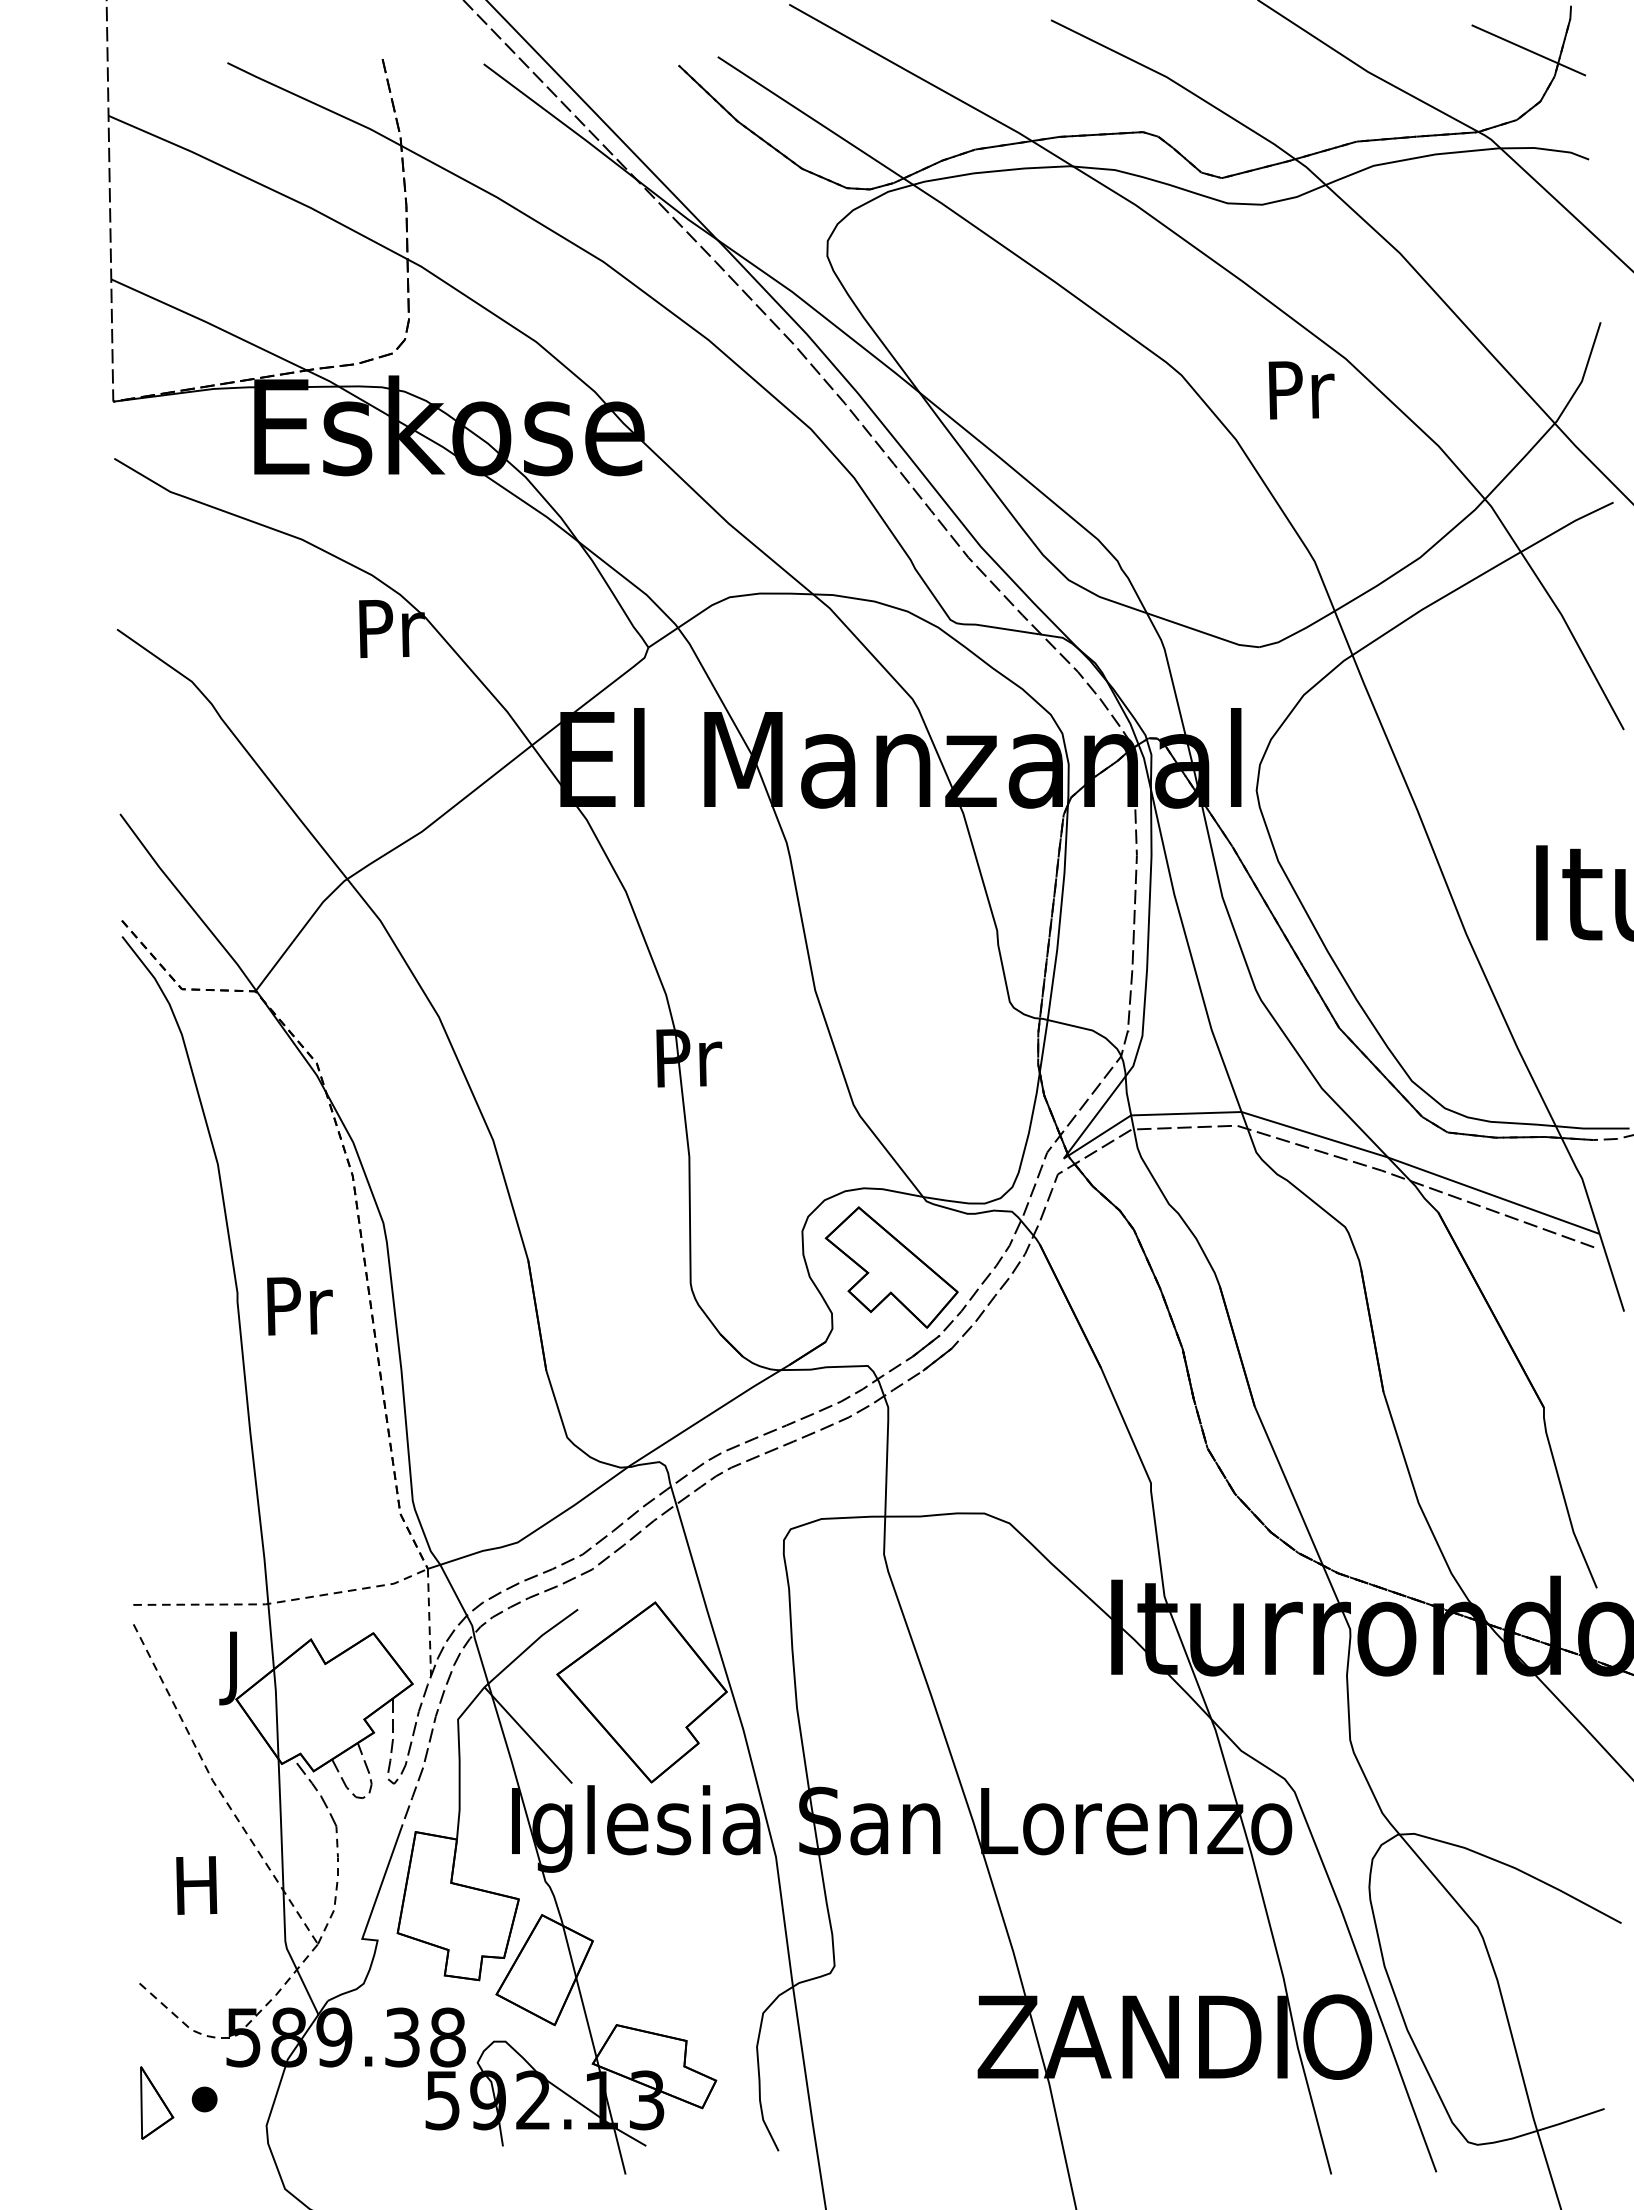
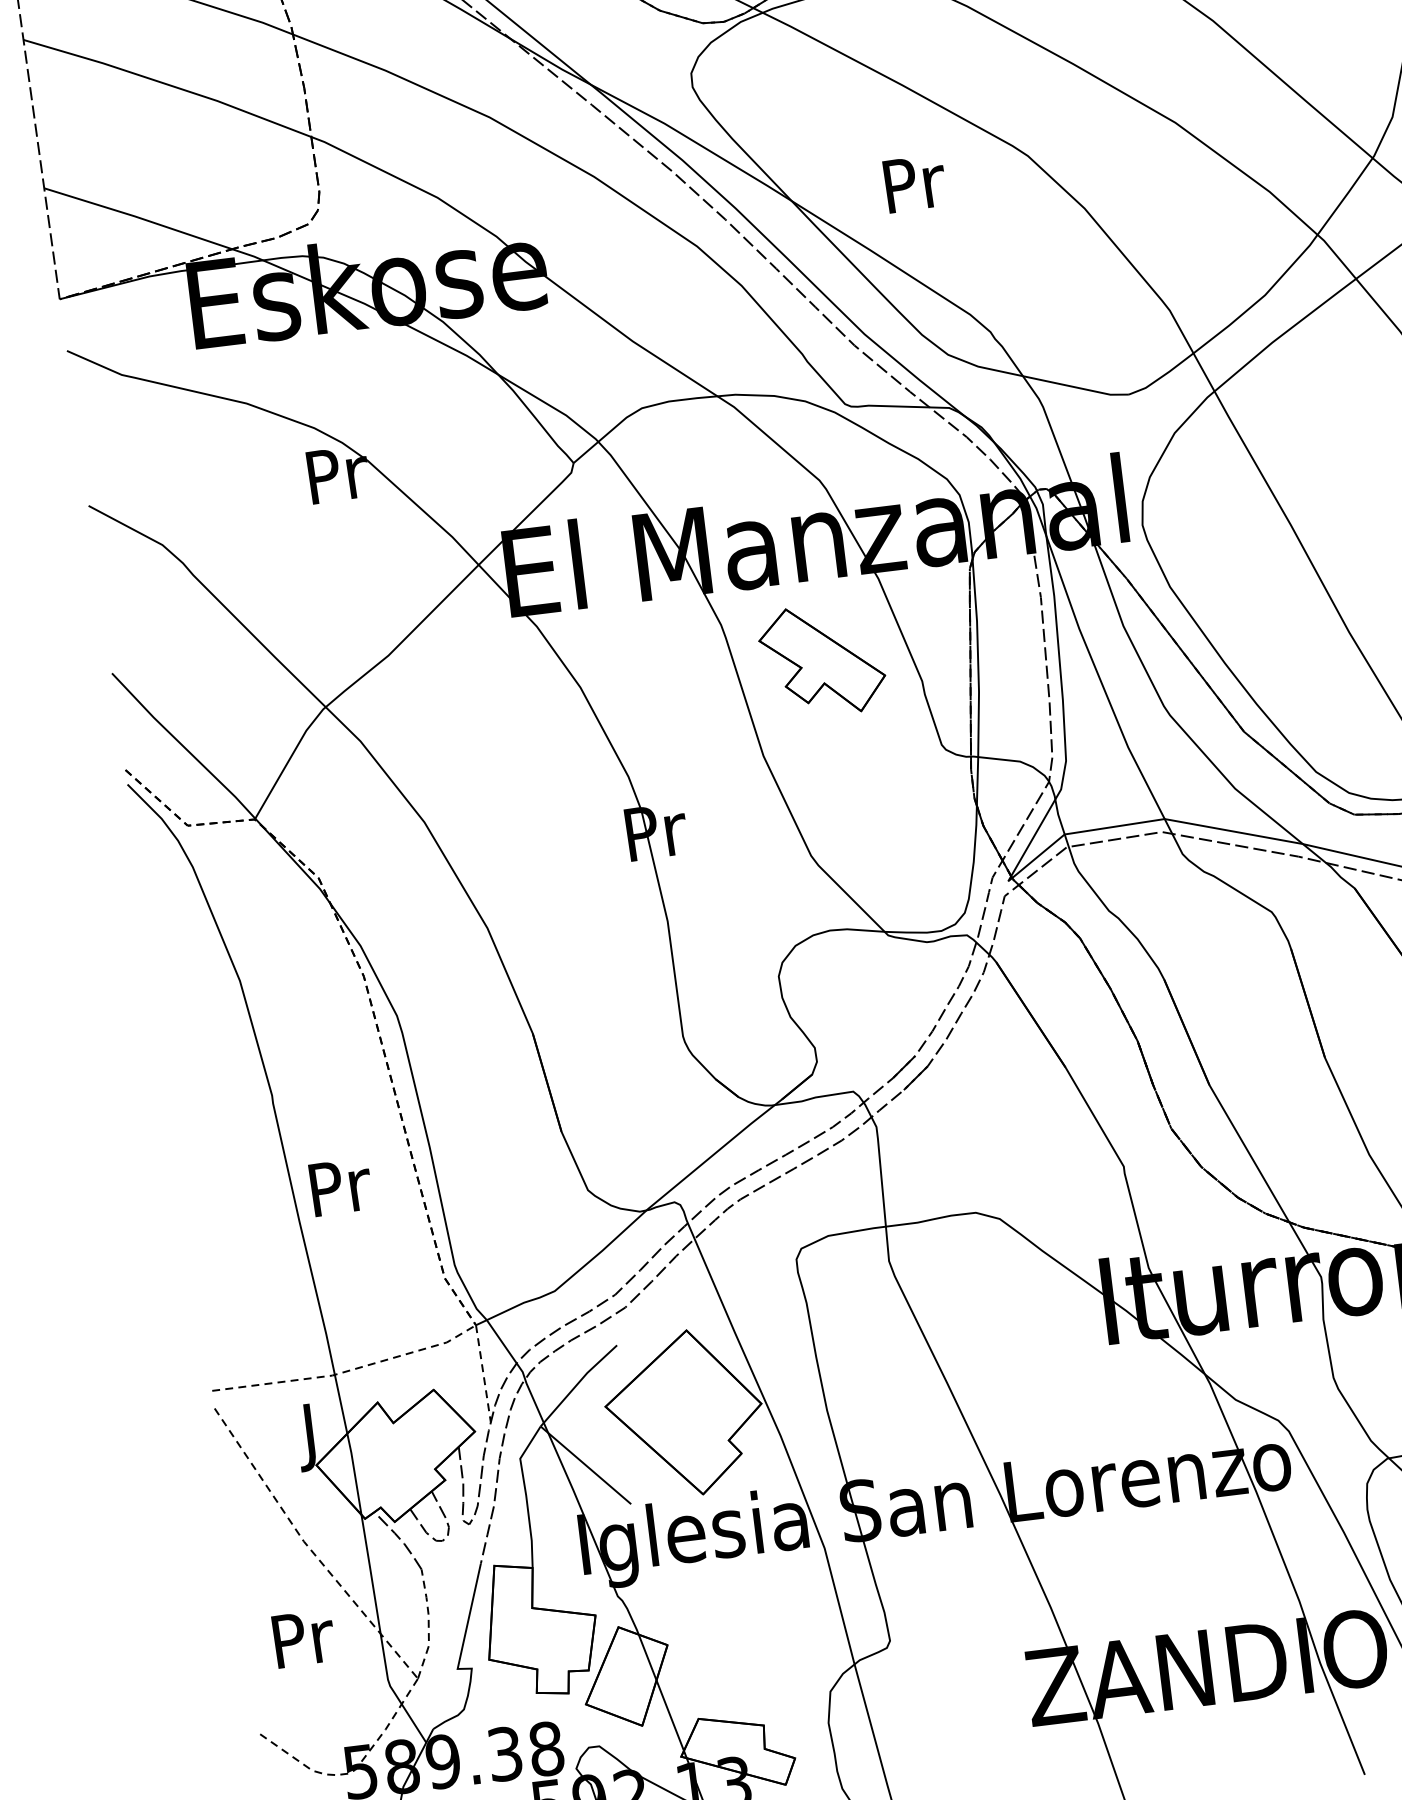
text: (1301, 390) -> (915, 183), moved
part: (891, 1267) -> (822, 660), moved
text: (299, 1306) -> (340, 1187), moved
text: (199, 1885) -> (303, 1638), H -> Pr

